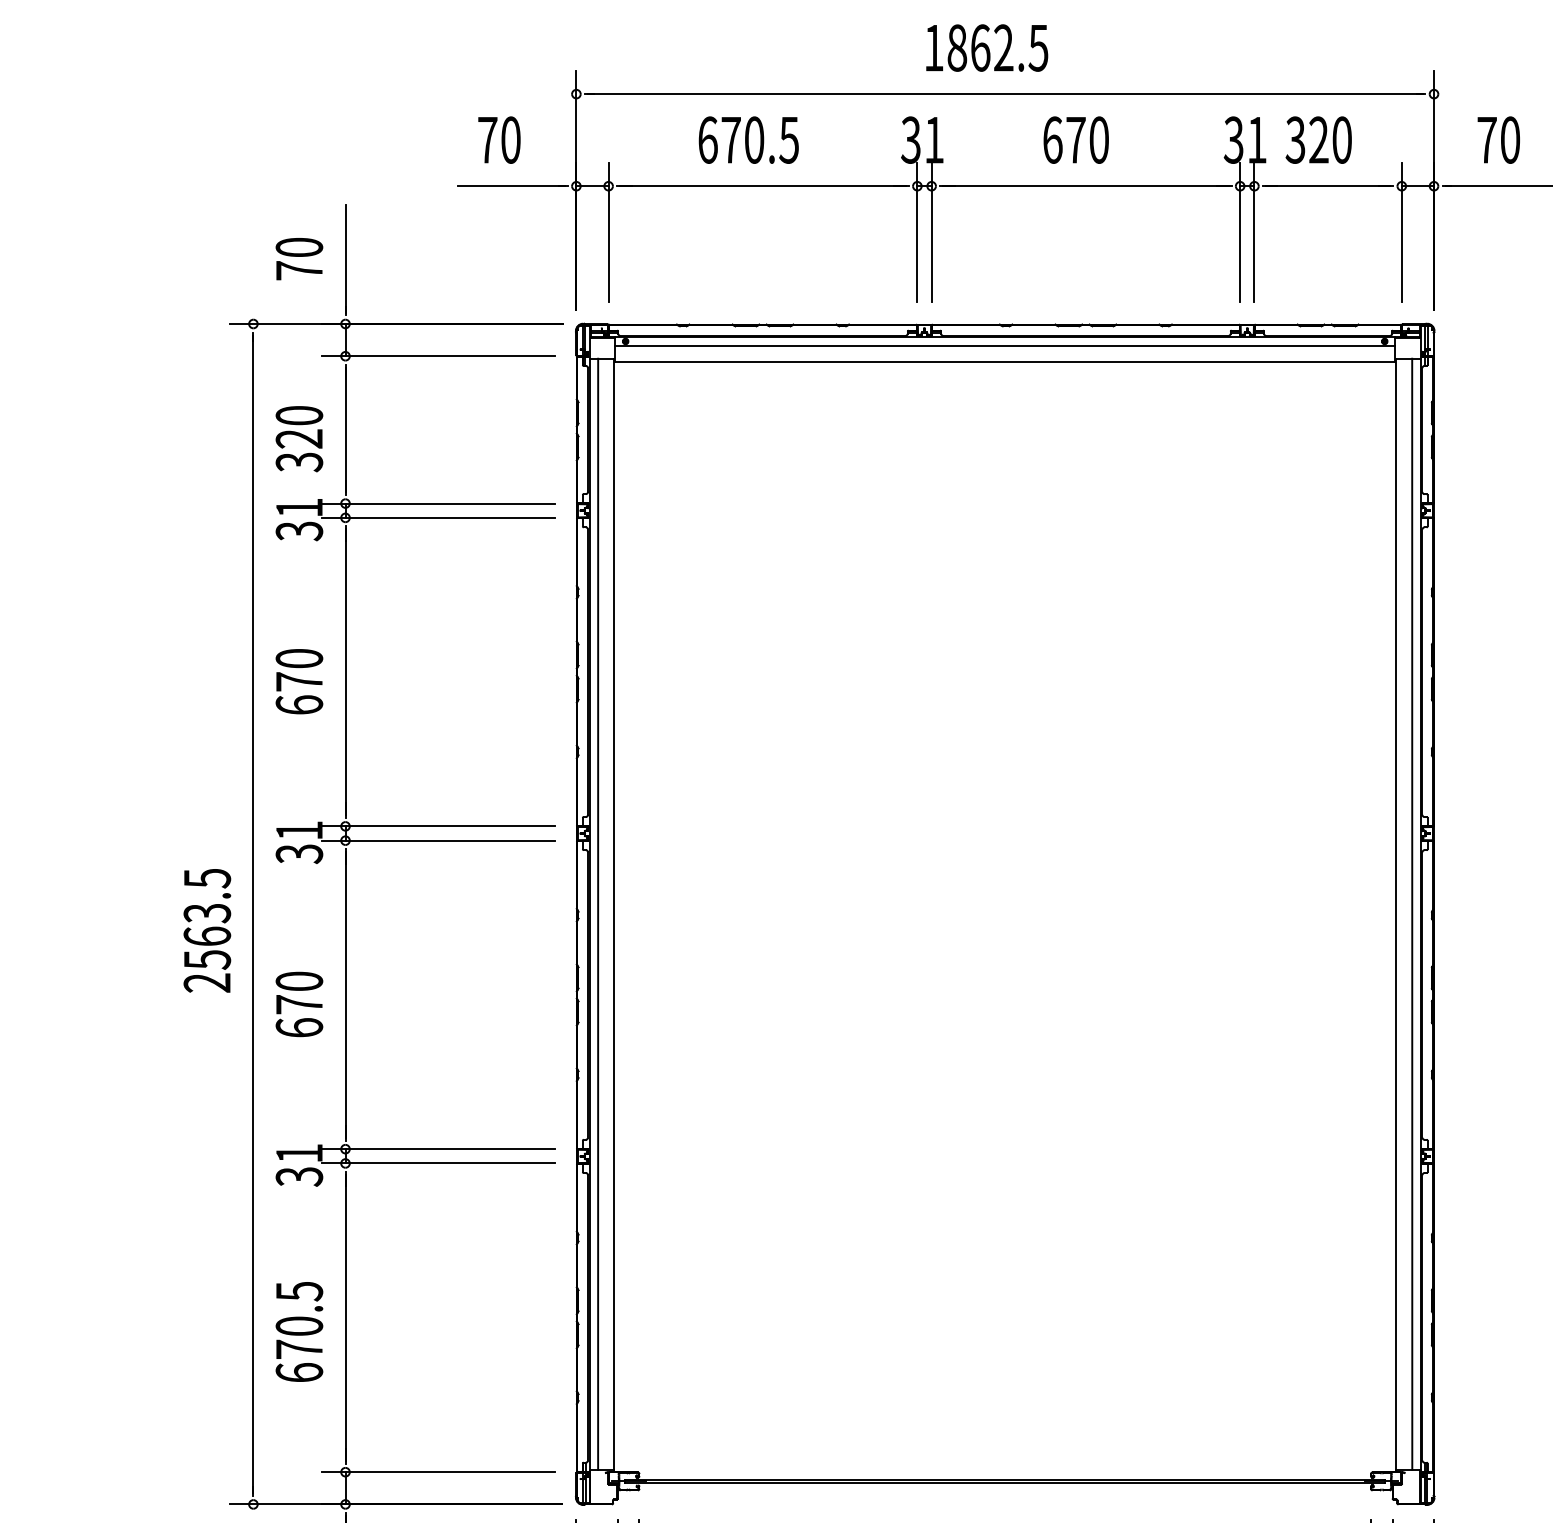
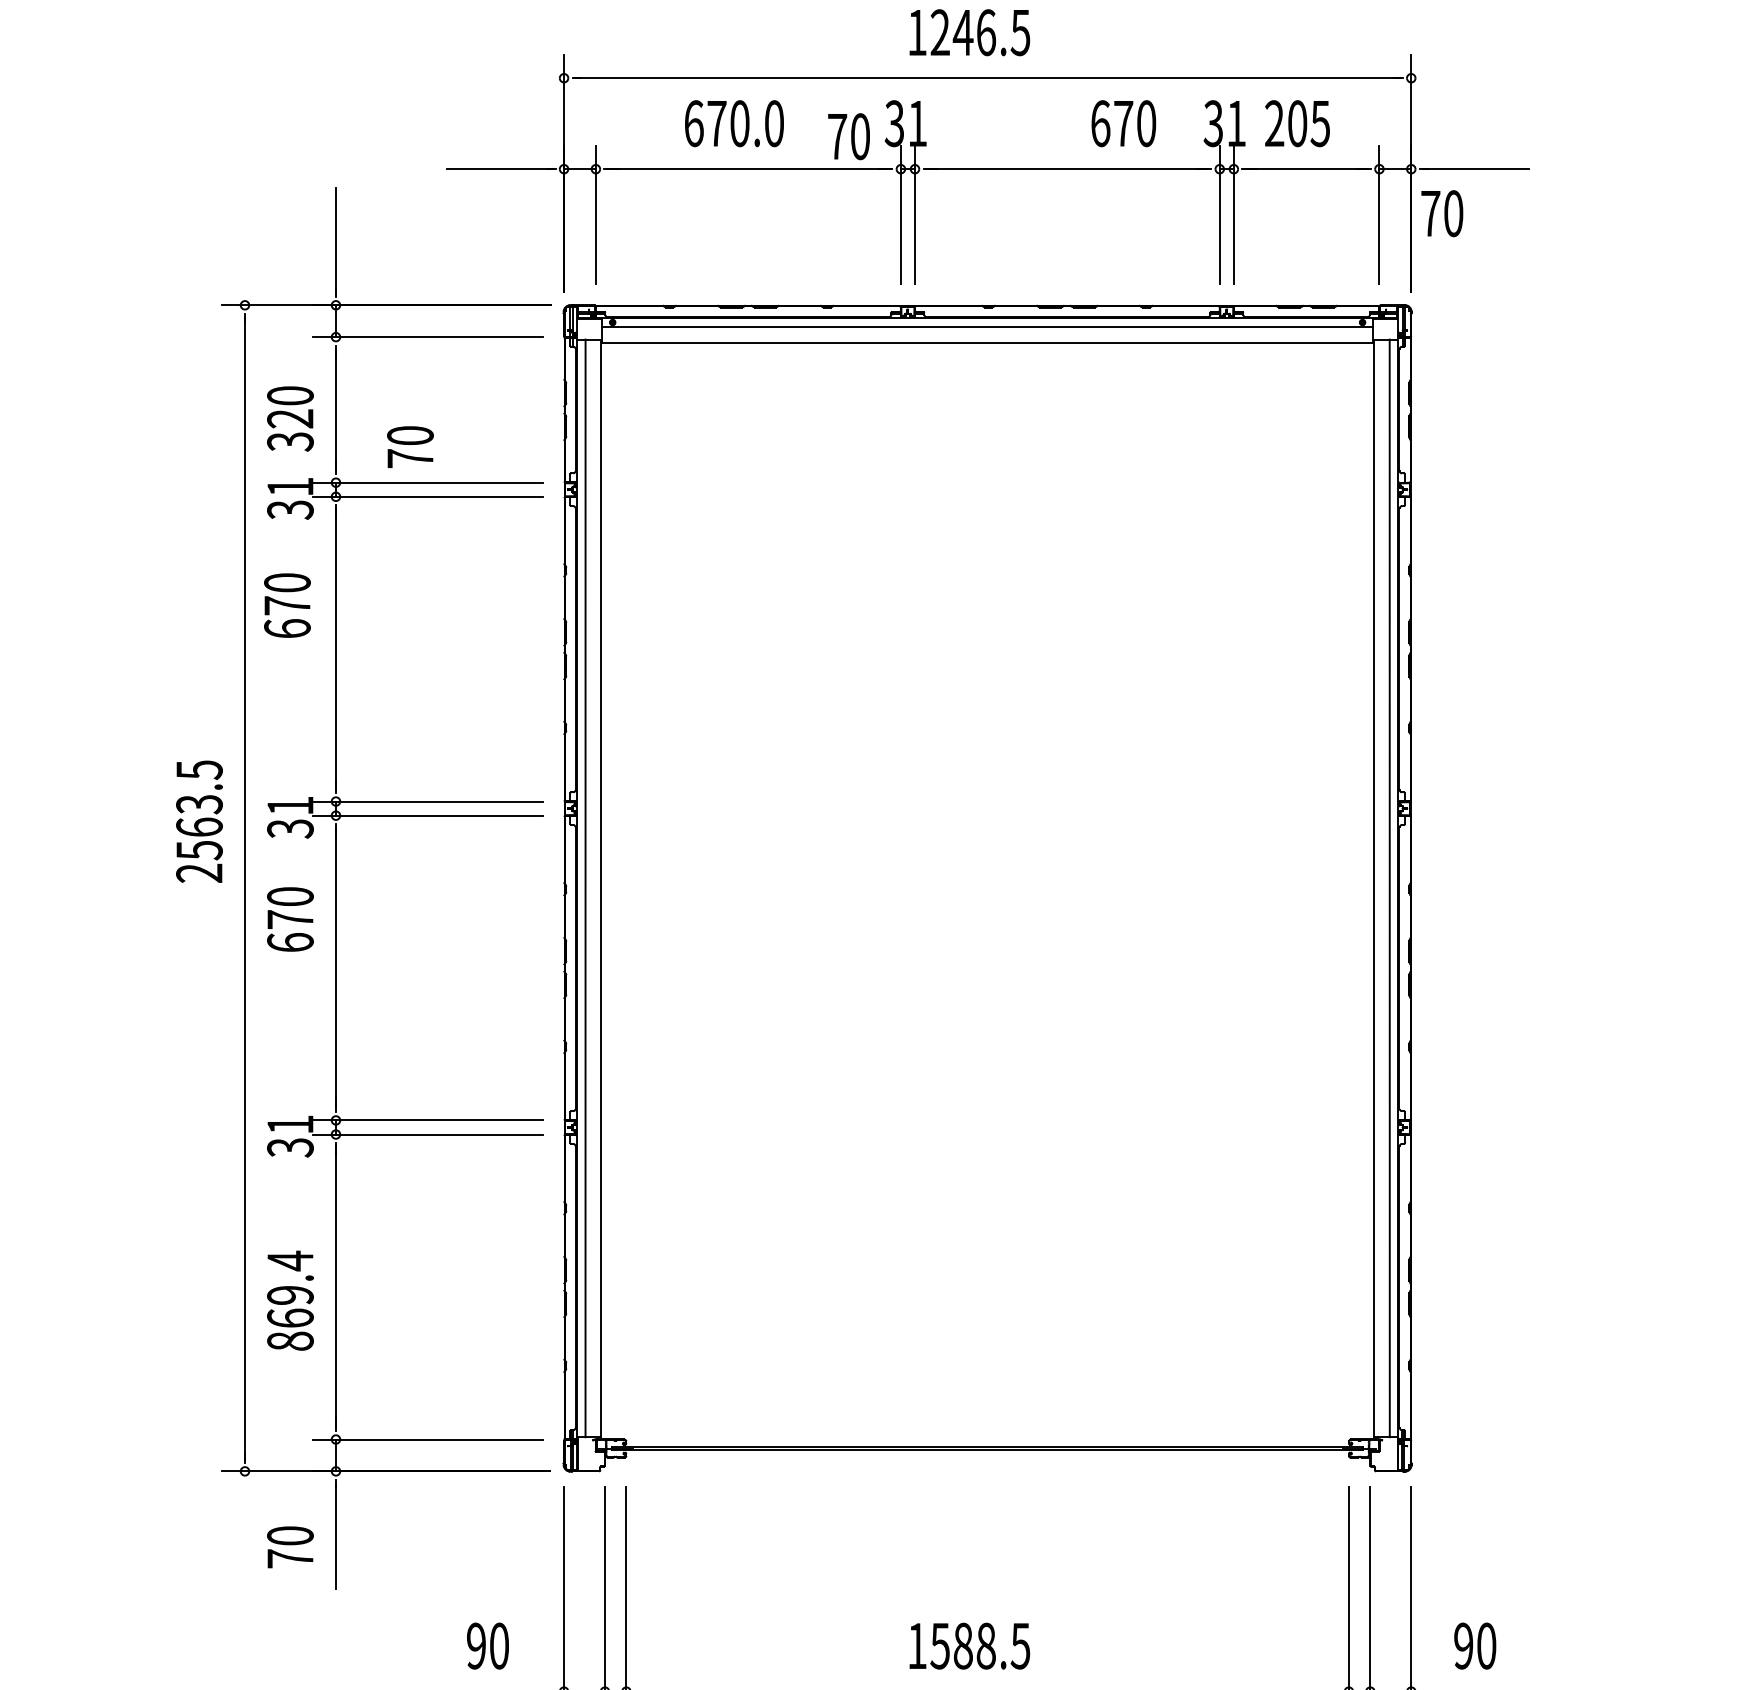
text: (979, 47) -> (962, 32), 1862.5 -> 1246.5
text: (498, 139) -> (848, 136), moved
text: (788, 139) -> (773, 123), 670.5 -> 670.0
text: (1075, 139) -> (1123, 123), moved
text: (1318, 139) -> (1297, 123), 320 -> 205
text: (1499, 139) -> (1442, 213), moved
text: (299, 258) -> (410, 446), moved
text: (299, 681) -> (287, 605), moved
text: (207, 930) -> (199, 821), moved
text: (299, 1004) -> (290, 919), moved
text: (299, 1331) -> (290, 1300), 670.5 -> 869.4

